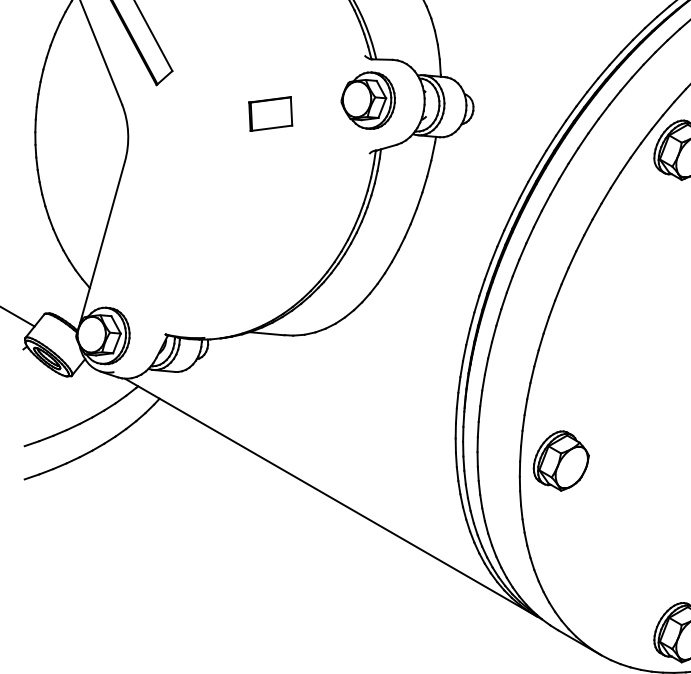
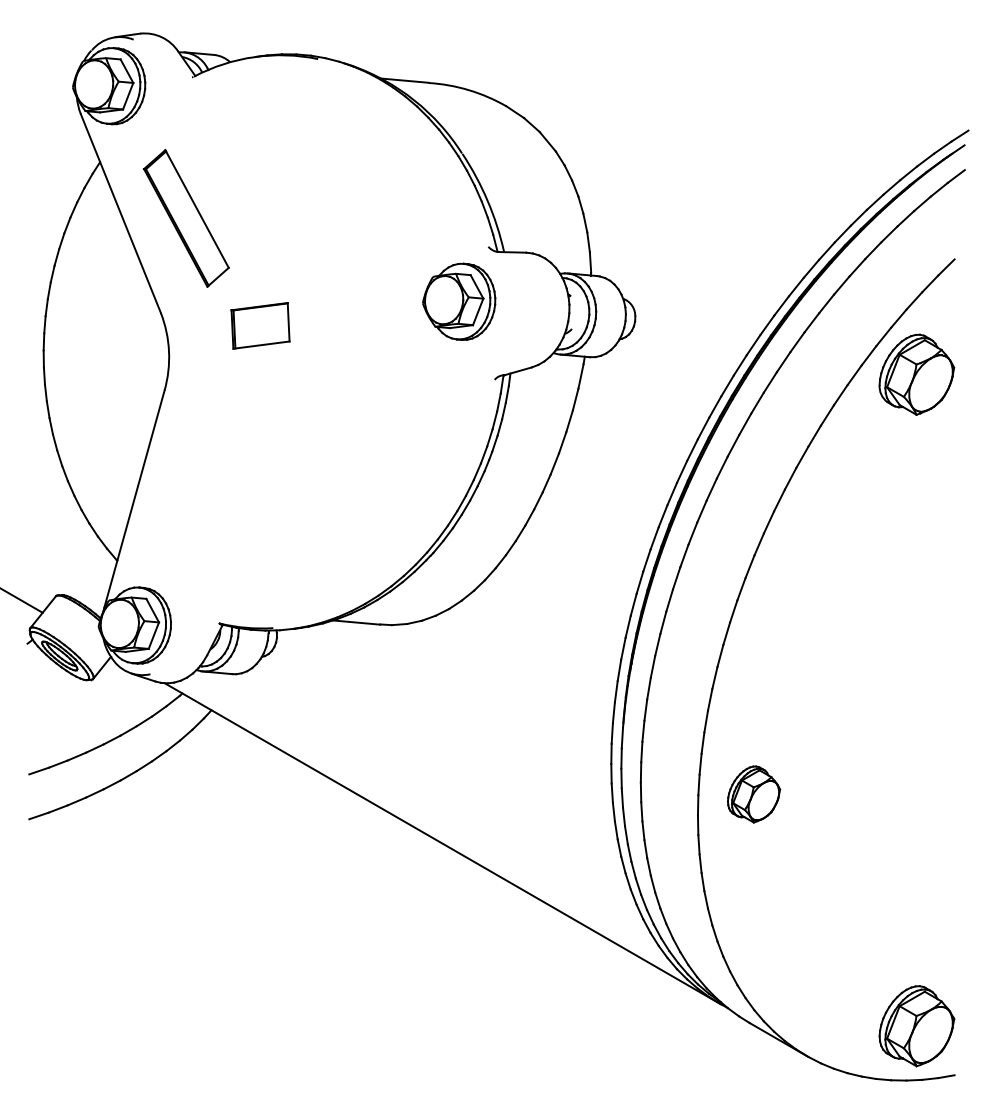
part: (368, 100) -> (459, 301), moved
part: (270, 113) -> (260, 325), moved
part: (560, 461) -> (753, 794), size x0.7

